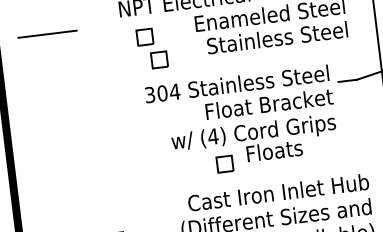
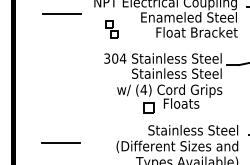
line: (46, 33) -> (61, 13), moved
text: (278, 37) -> (192, 32), Stainless Steel -> Float Bracket
part: (152, 48) -> (112, 29), size x0.7
text: (262, 104) -> (177, 73), Float Bracket -> Stainless Steel
text: (278, 193) -> (180, 130), Cast Iron Inlet Hub -> Stainless Steel

